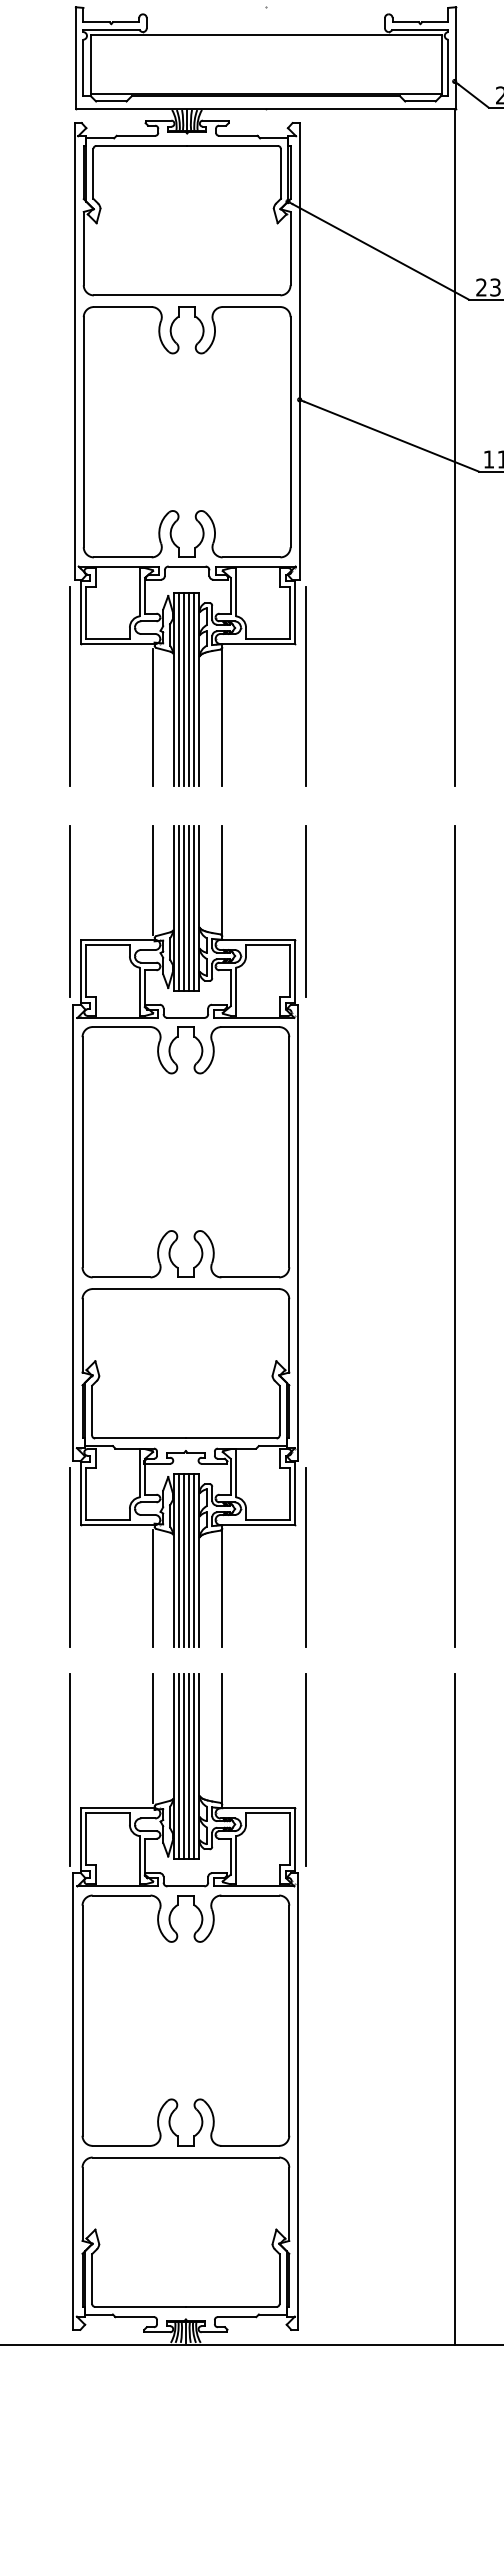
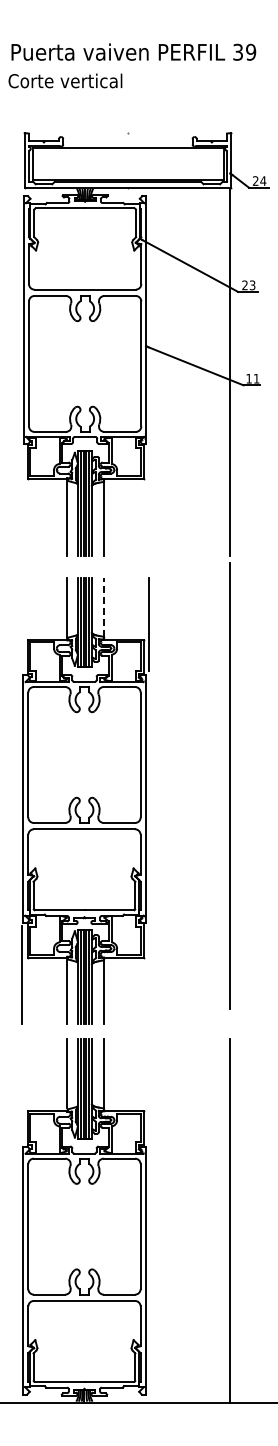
line: (69, 685) -> (21, 501), removed
line: (305, 685) -> (149, 501), removed
line: (222, 878) -> (104, 606), solid -> dashed
line: (69, 910) -> (21, 623), removed
line: (452, 1236) -> (229, 785), moved
line: (305, 1556) -> (149, 974), removed
line: (69, 1769) -> (21, 1090), removed
line: (305, 1769) -> (149, 1090), removed

